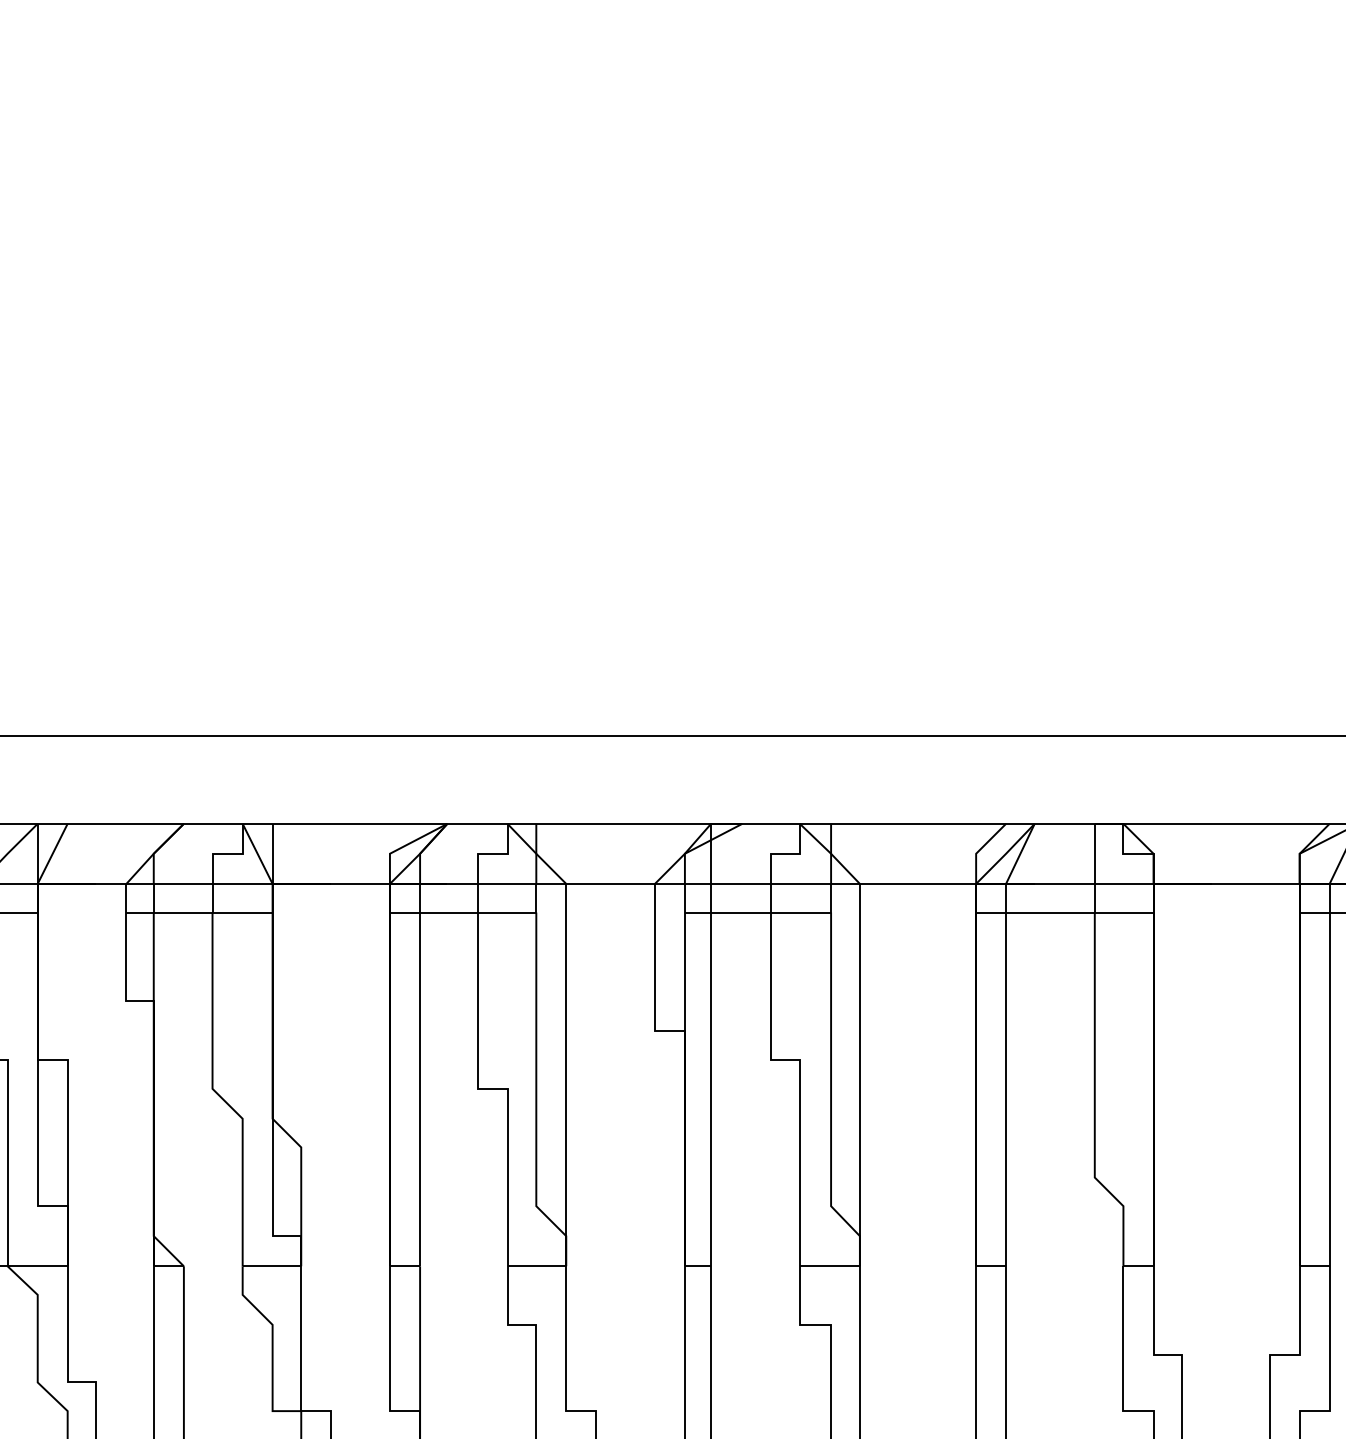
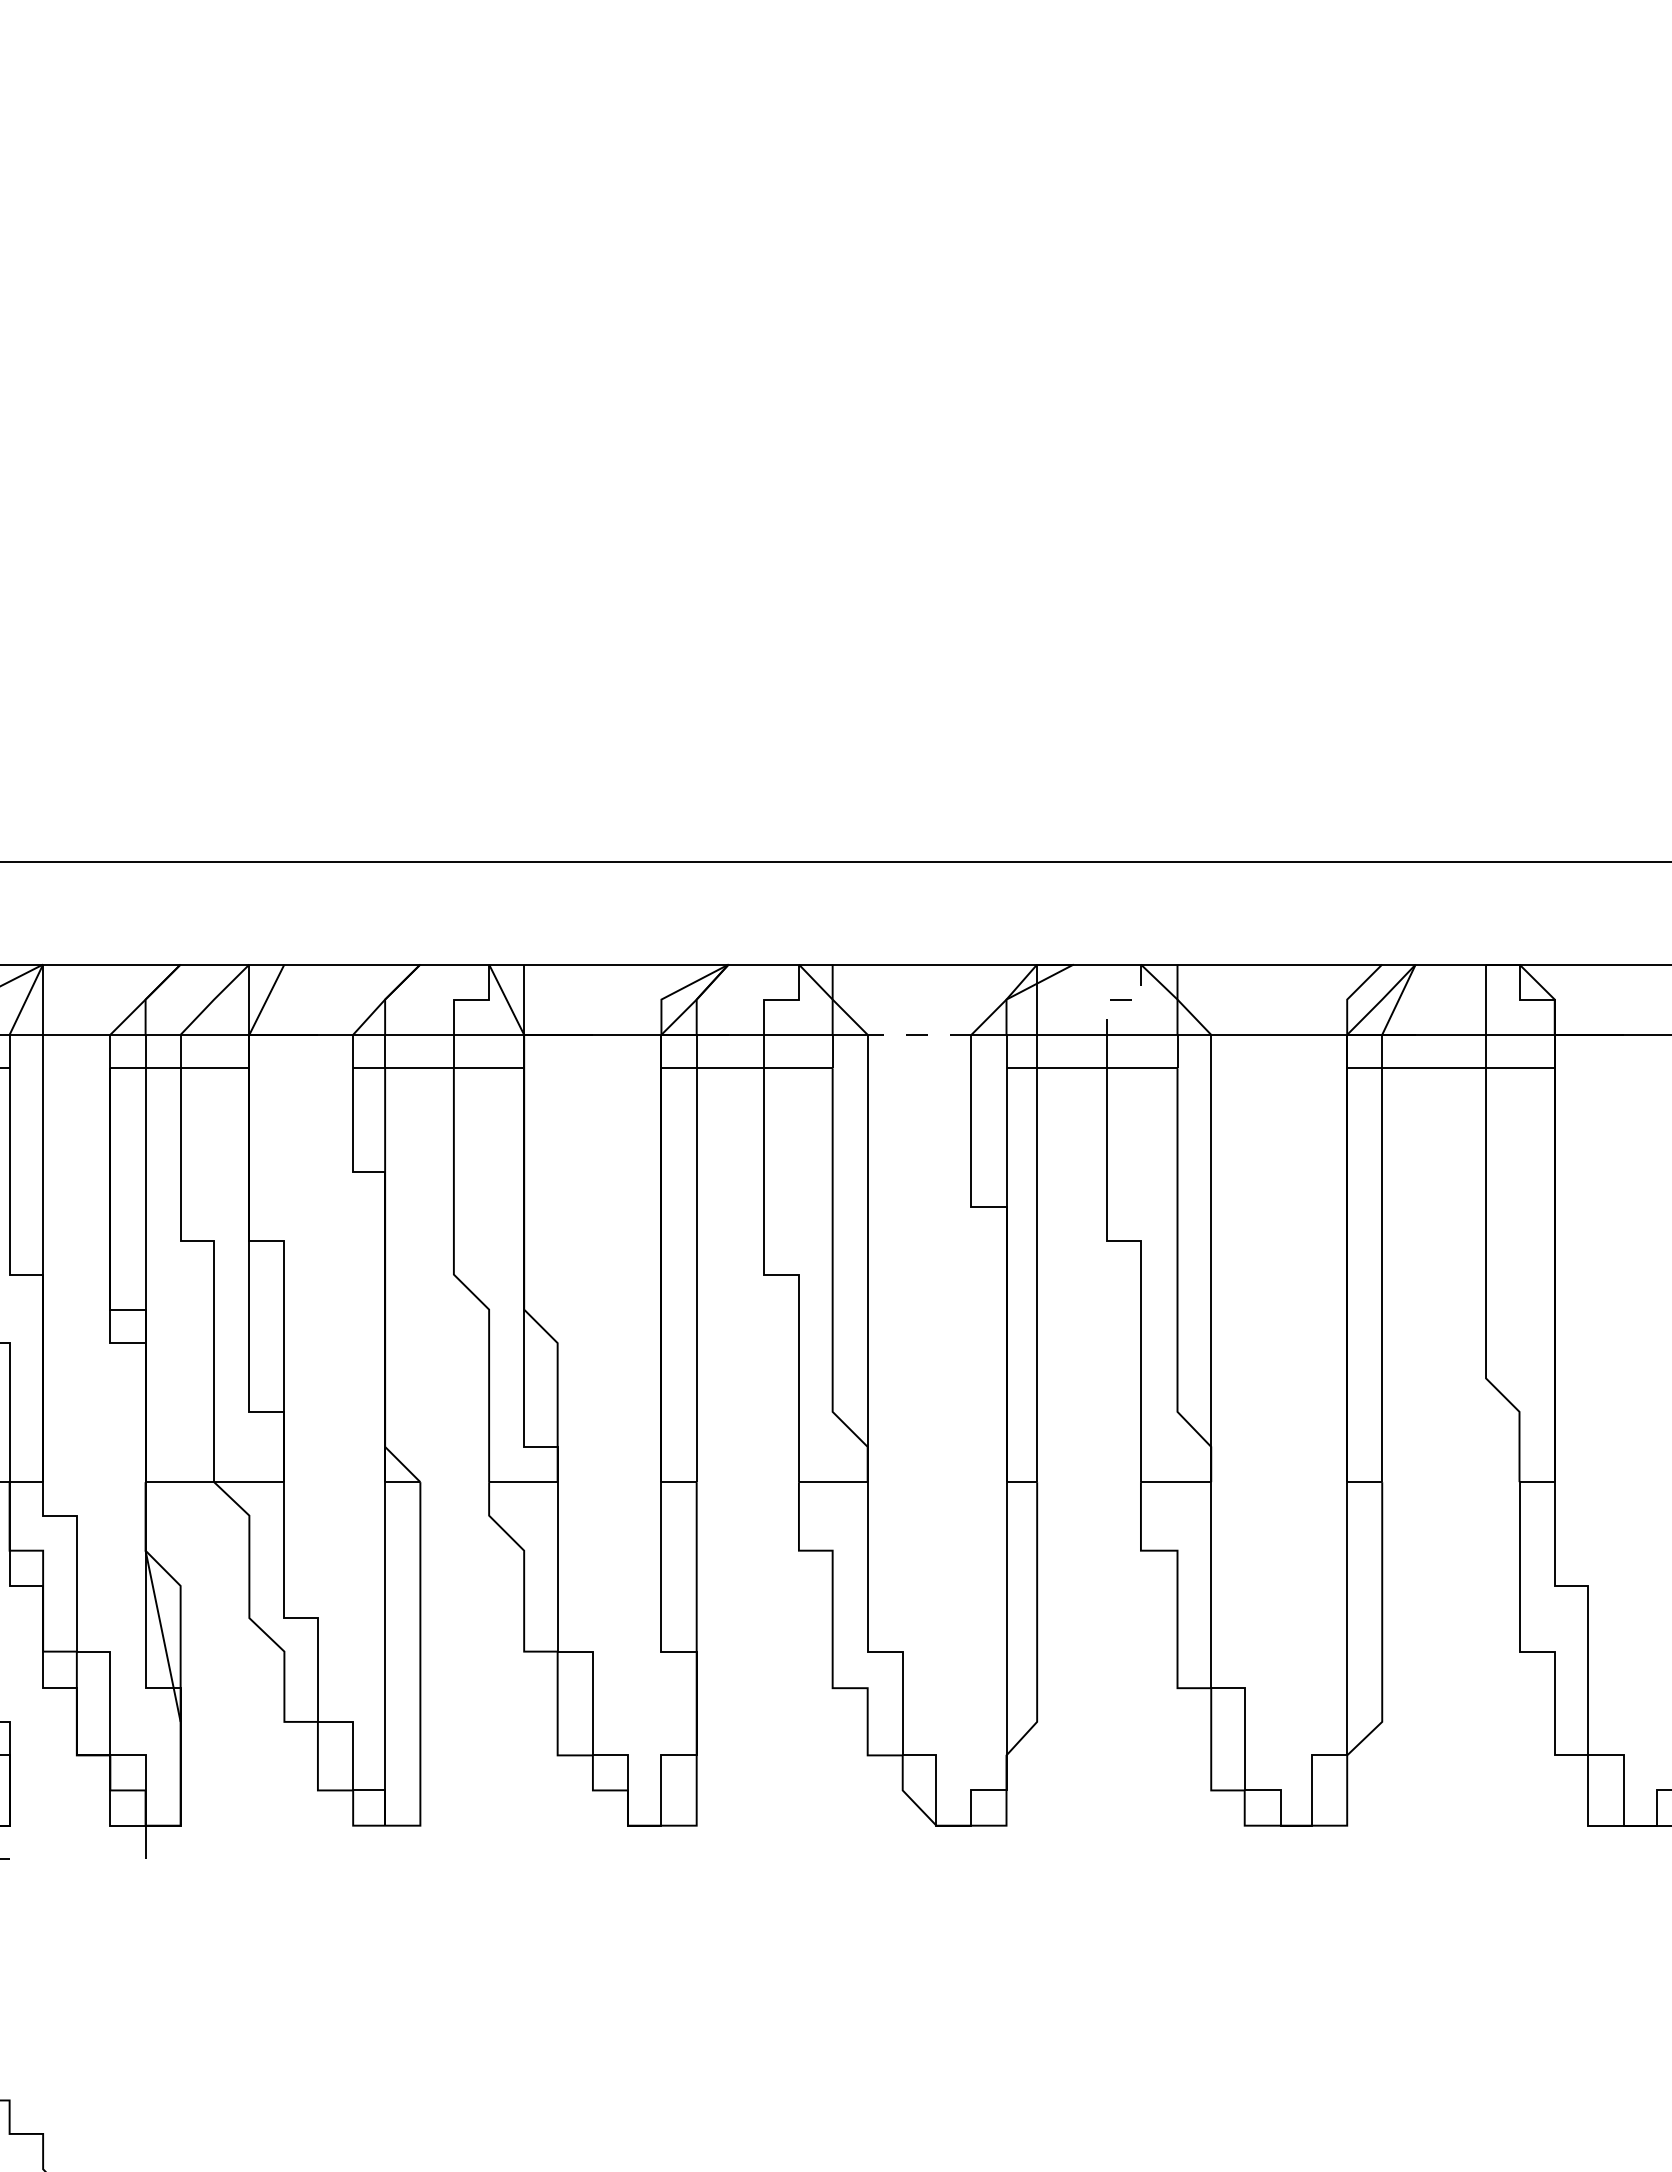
line: (785, 853) -> (1124, 999), solid -> dashed
line: (610, 883) -> (919, 1034), solid -> dashed

